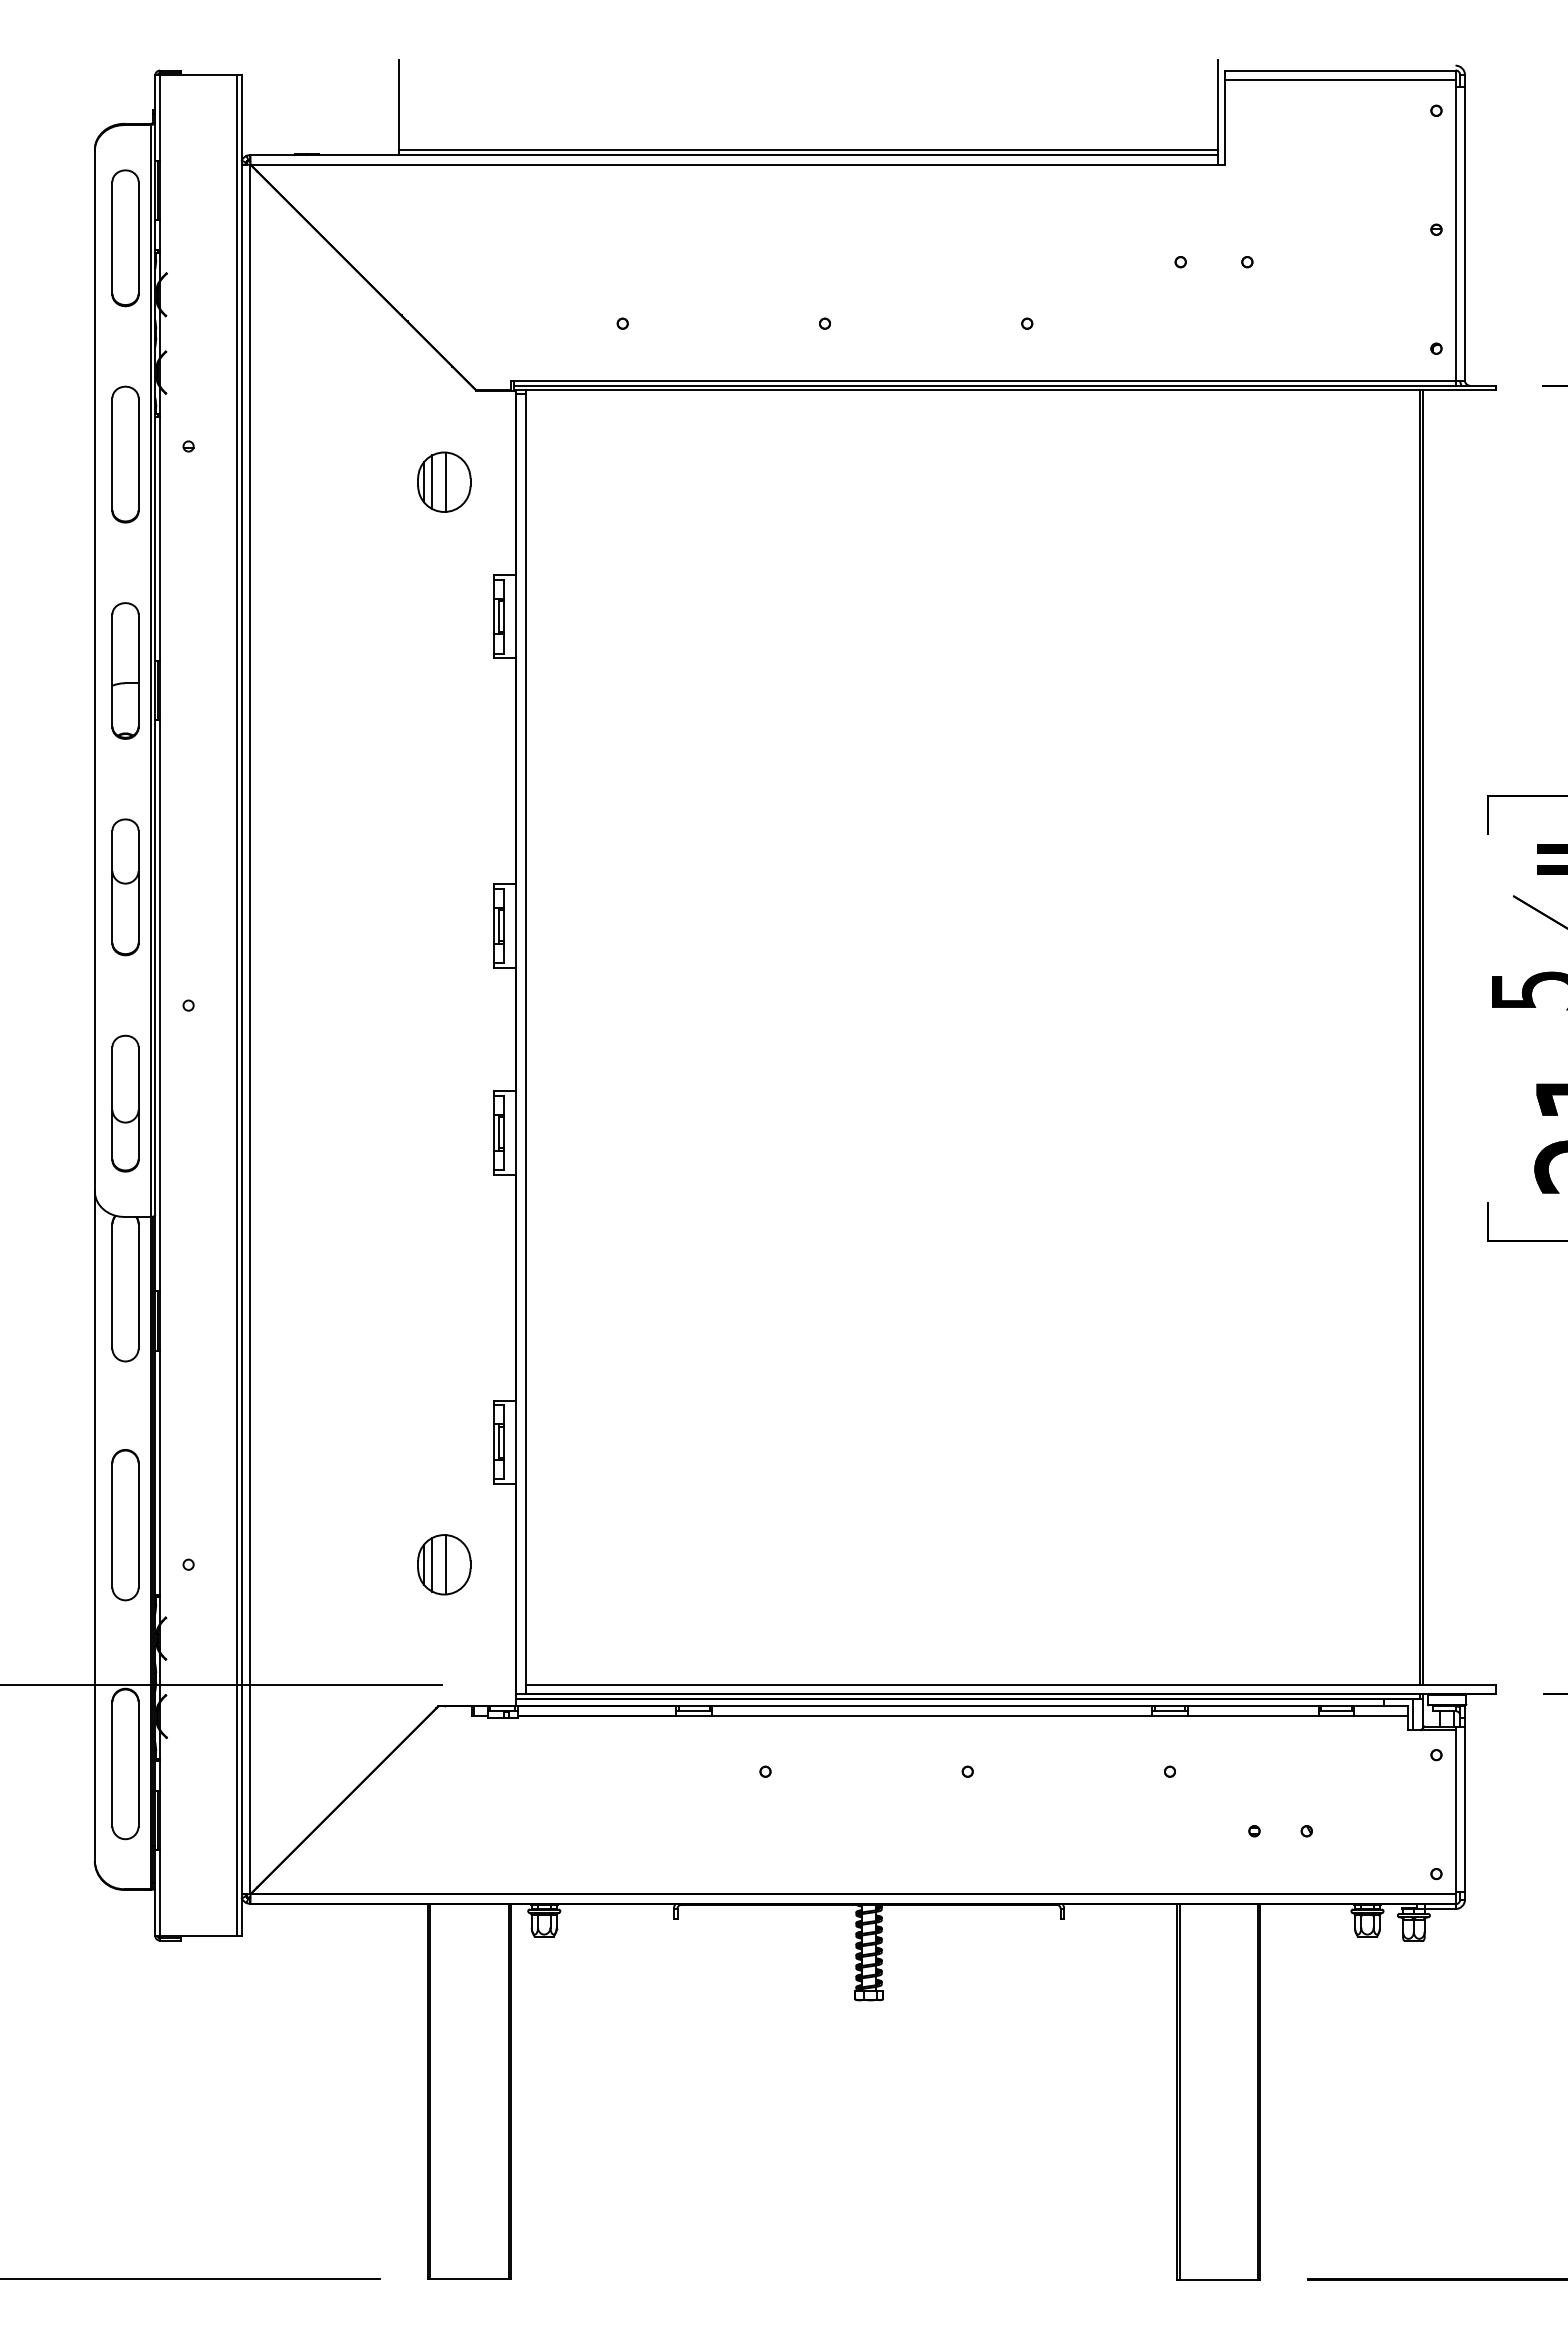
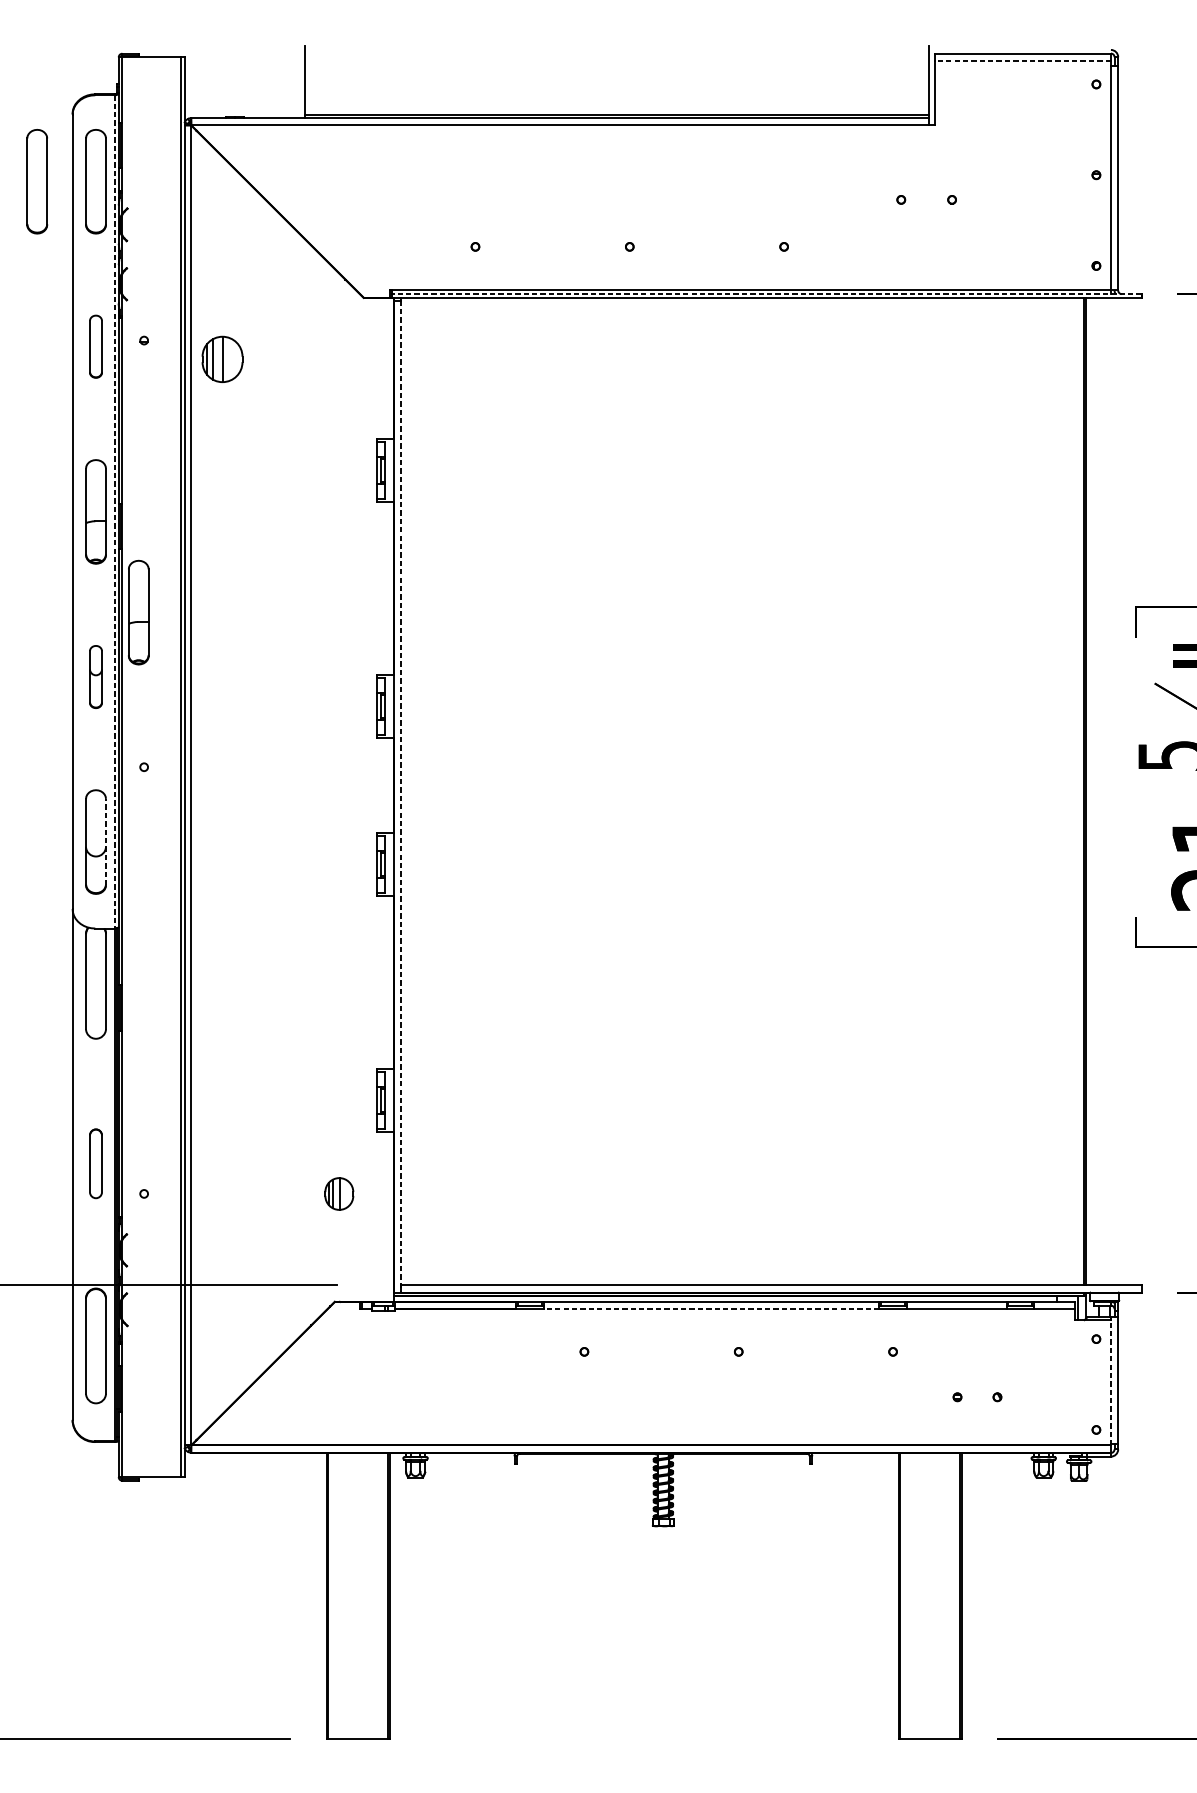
line: (1339, 80) -> (1022, 61), solid -> dashed
part: (48, 238) -> (37, 181), added
line: (1004, 385) -> (766, 294), solid -> dashed
part: (125, 454) -> (95, 346), size x0.6
part: (444, 481) -> (222, 358), moved
line: (150, 671) -> (115, 512), solid -> dashed
part: (181, 802) -> (138, 612), added
part: (125, 887) -> (95, 677), size x0.6
line: (525, 1044) -> (401, 796), solid -> dashed
line: (138, 1103) -> (105, 841), solid -> dashed
part: (125, 1525) -> (95, 1163), size x0.6
part: (444, 1564) -> (339, 1193), size x0.7
line: (931, 1715) -> (711, 1308), solid -> dashed
line: (1455, 1811) -> (1110, 1382), solid -> dashed

